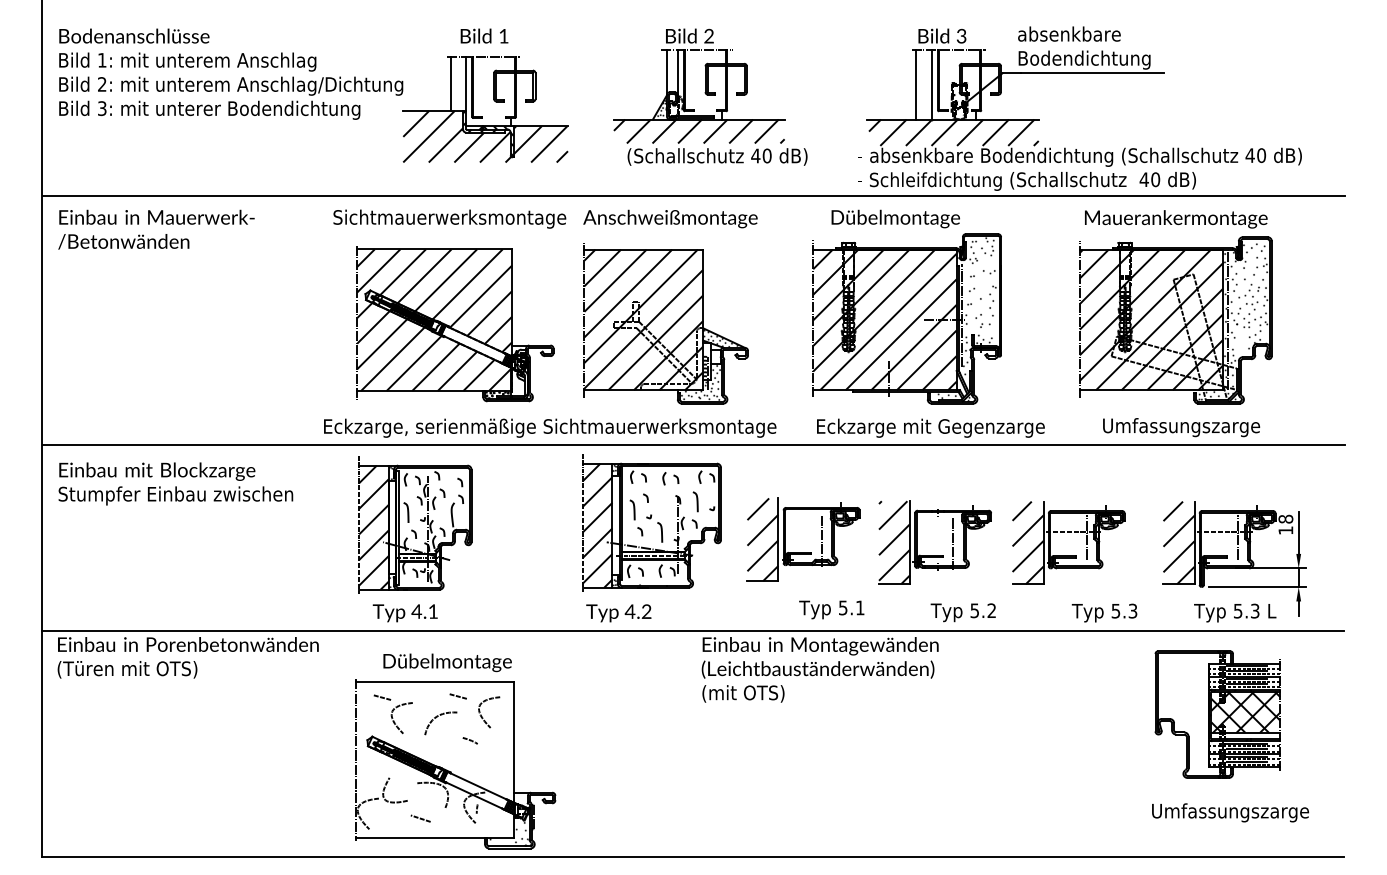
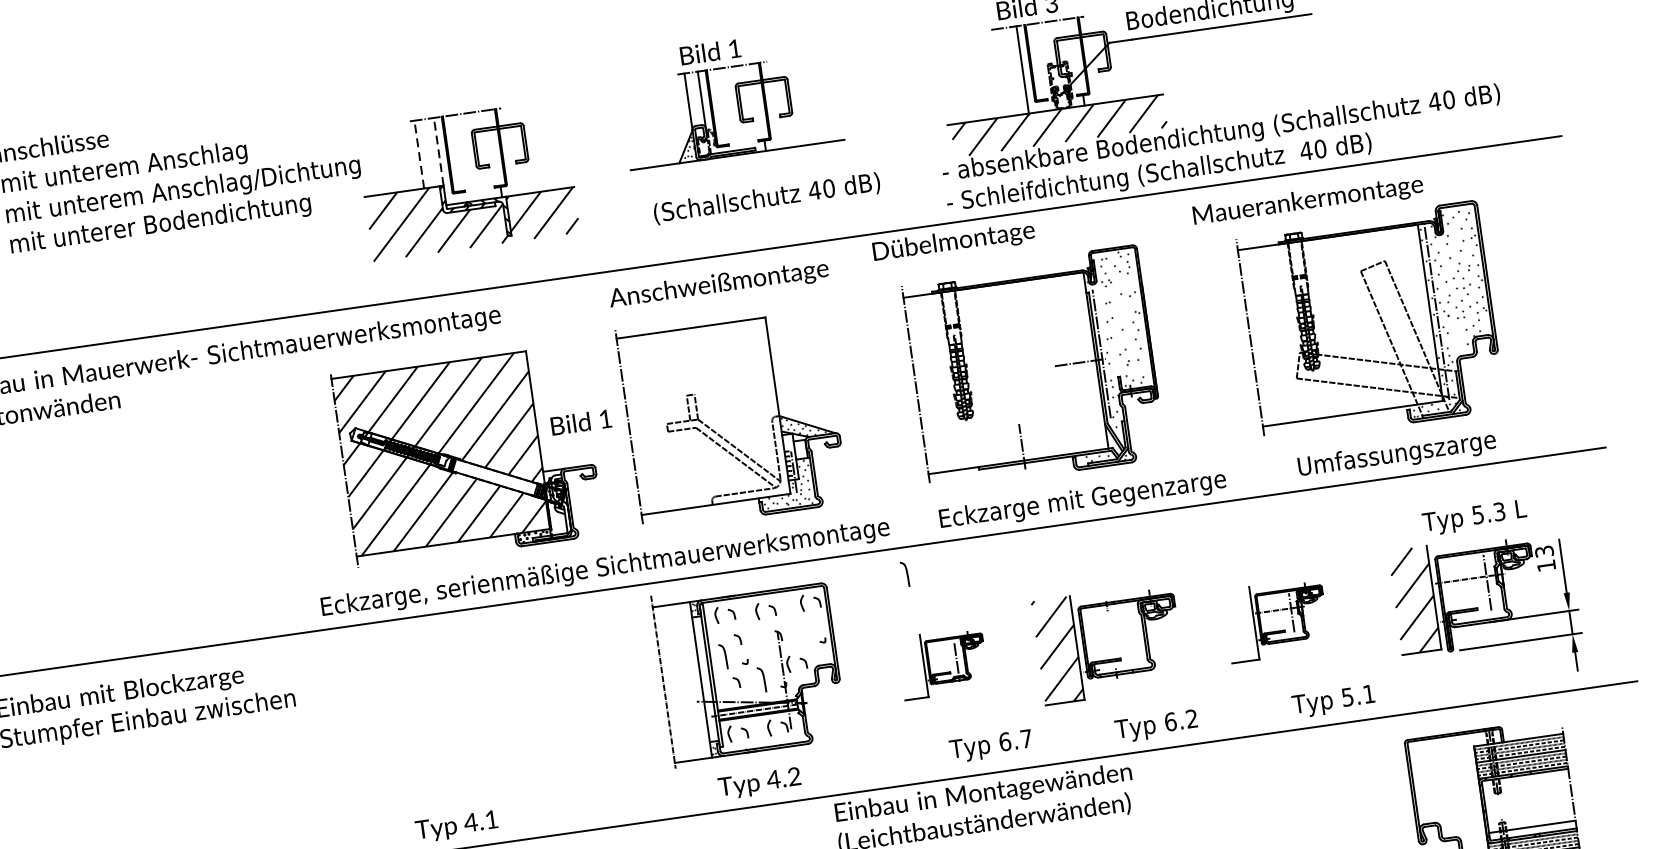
text: (484, 35) -> (581, 421), moved
text: (708, 35) -> (733, 47), 2 -> 1
line: (450, 83) -> (418, 154), solid -> dashed
line: (466, 84) -> (439, 152), solid -> dashed
line: (916, 84) -> (1003, 72), removed
hatch: (698, 131) -> (738, 170), removed
text: (449, 218) -> (353, 336), moved
text: (895, 218) -> (953, 241), moved
text: (1176, 219) -> (1308, 201), moved
hatch: (643, 319) -> (703, 415), removed
hatch: (884, 319) -> (1005, 372), removed
hatch: (1151, 319) -> (1340, 325), removed
curve: (696, 501) -> (906, 573), moved
text: (1285, 518) -> (1543, 550), 18 -> 13
part: (415, 524) -> (453, 713), removed
hatch: (597, 525) -> (682, 682), removed
part: (803, 539) -> (943, 663), size x0.6
part: (1068, 542) -> (1275, 619), size x0.7
line: (953, 543) -> (1131, 641), removed
text: (851, 607) -> (1015, 739), 5.1 -> 6.7
text: (974, 610) -> (1170, 721), 5.2 -> 6.2
text: (1132, 610) -> (1368, 693), 5.3 -> 5.1
text: (1235, 612) -> (1475, 517), moved
text: (618, 613) -> (759, 783), moved
hatch: (1245, 711) -> (1528, 799), removed

